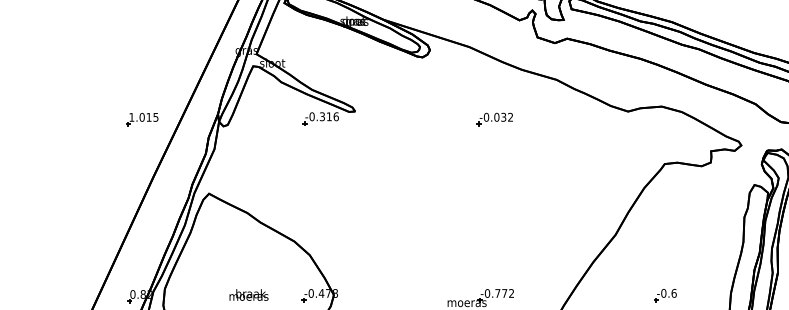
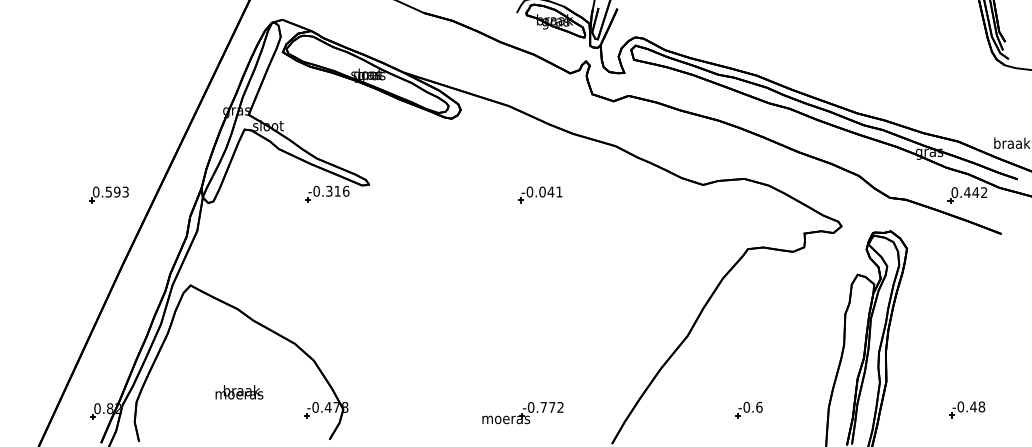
text: (143, 116) -> (110, 191), 1.015 -> 0.593
text: (506, 116) -> (554, 191), -0.032 -> -0.041
text: (249, 295) -> (239, 392), moved

